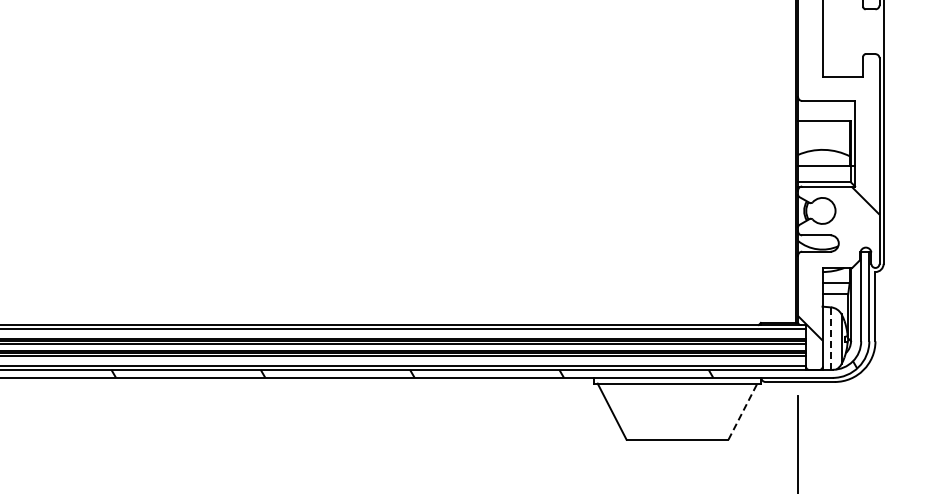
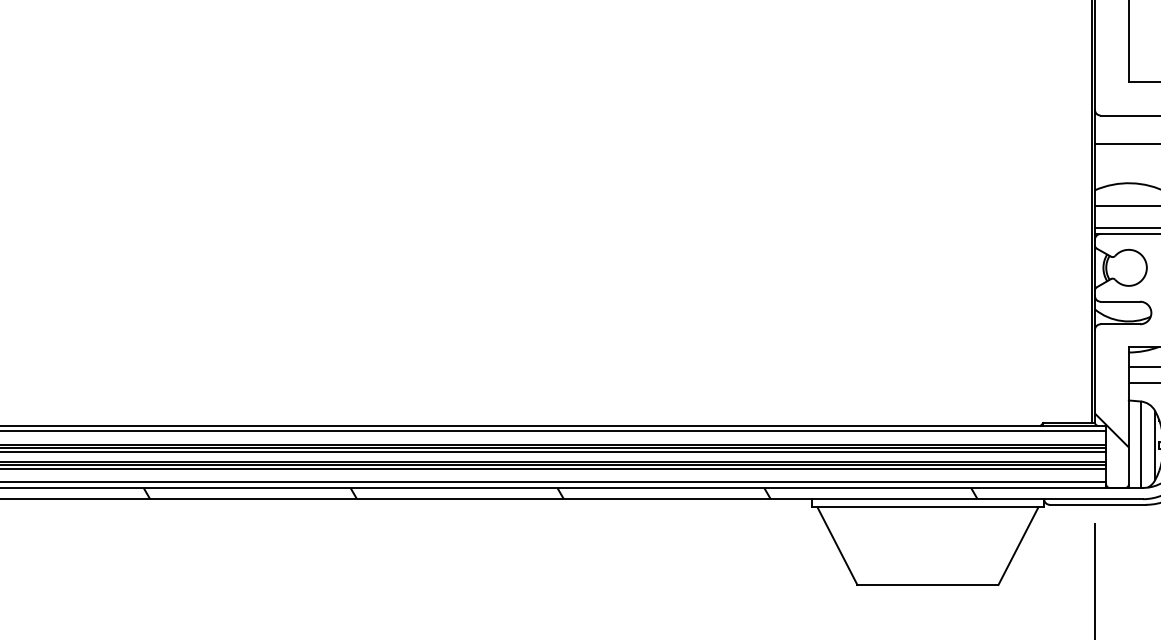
line: (831, 338) -> (1141, 444), dashed -> solid
line: (742, 411) -> (1017, 545), dashed -> solid

